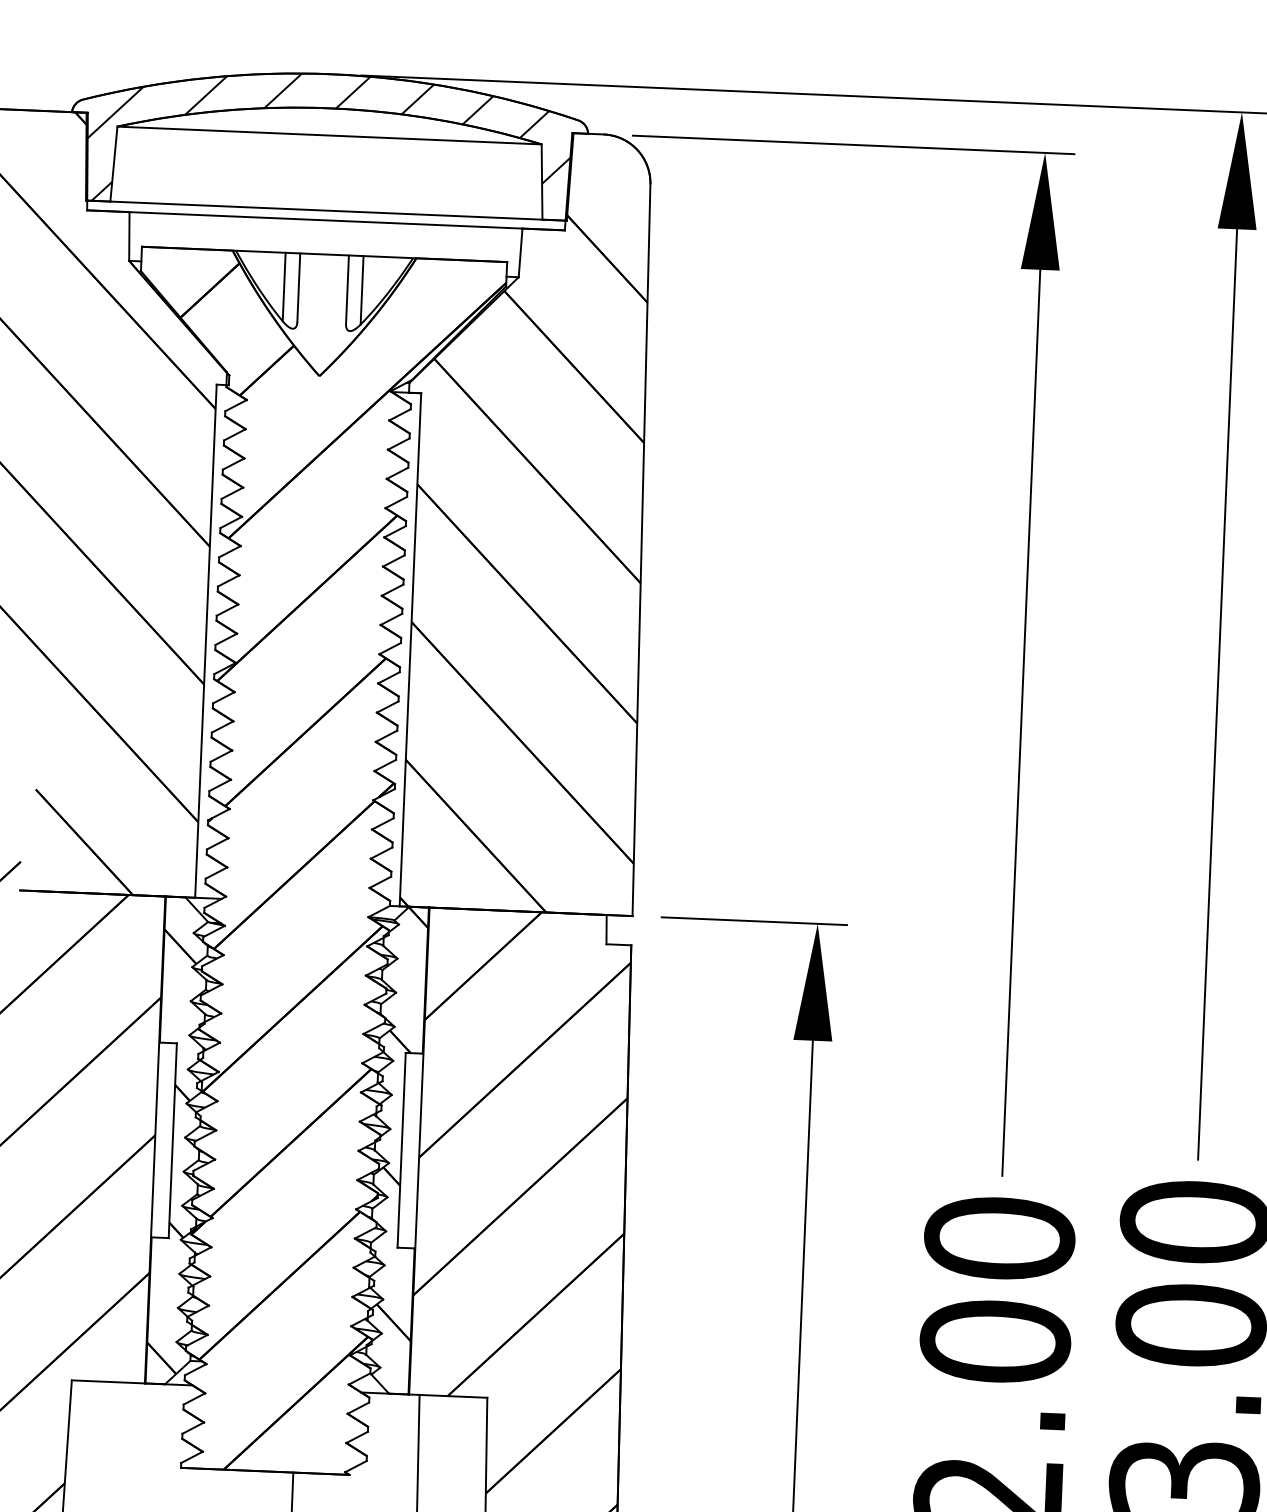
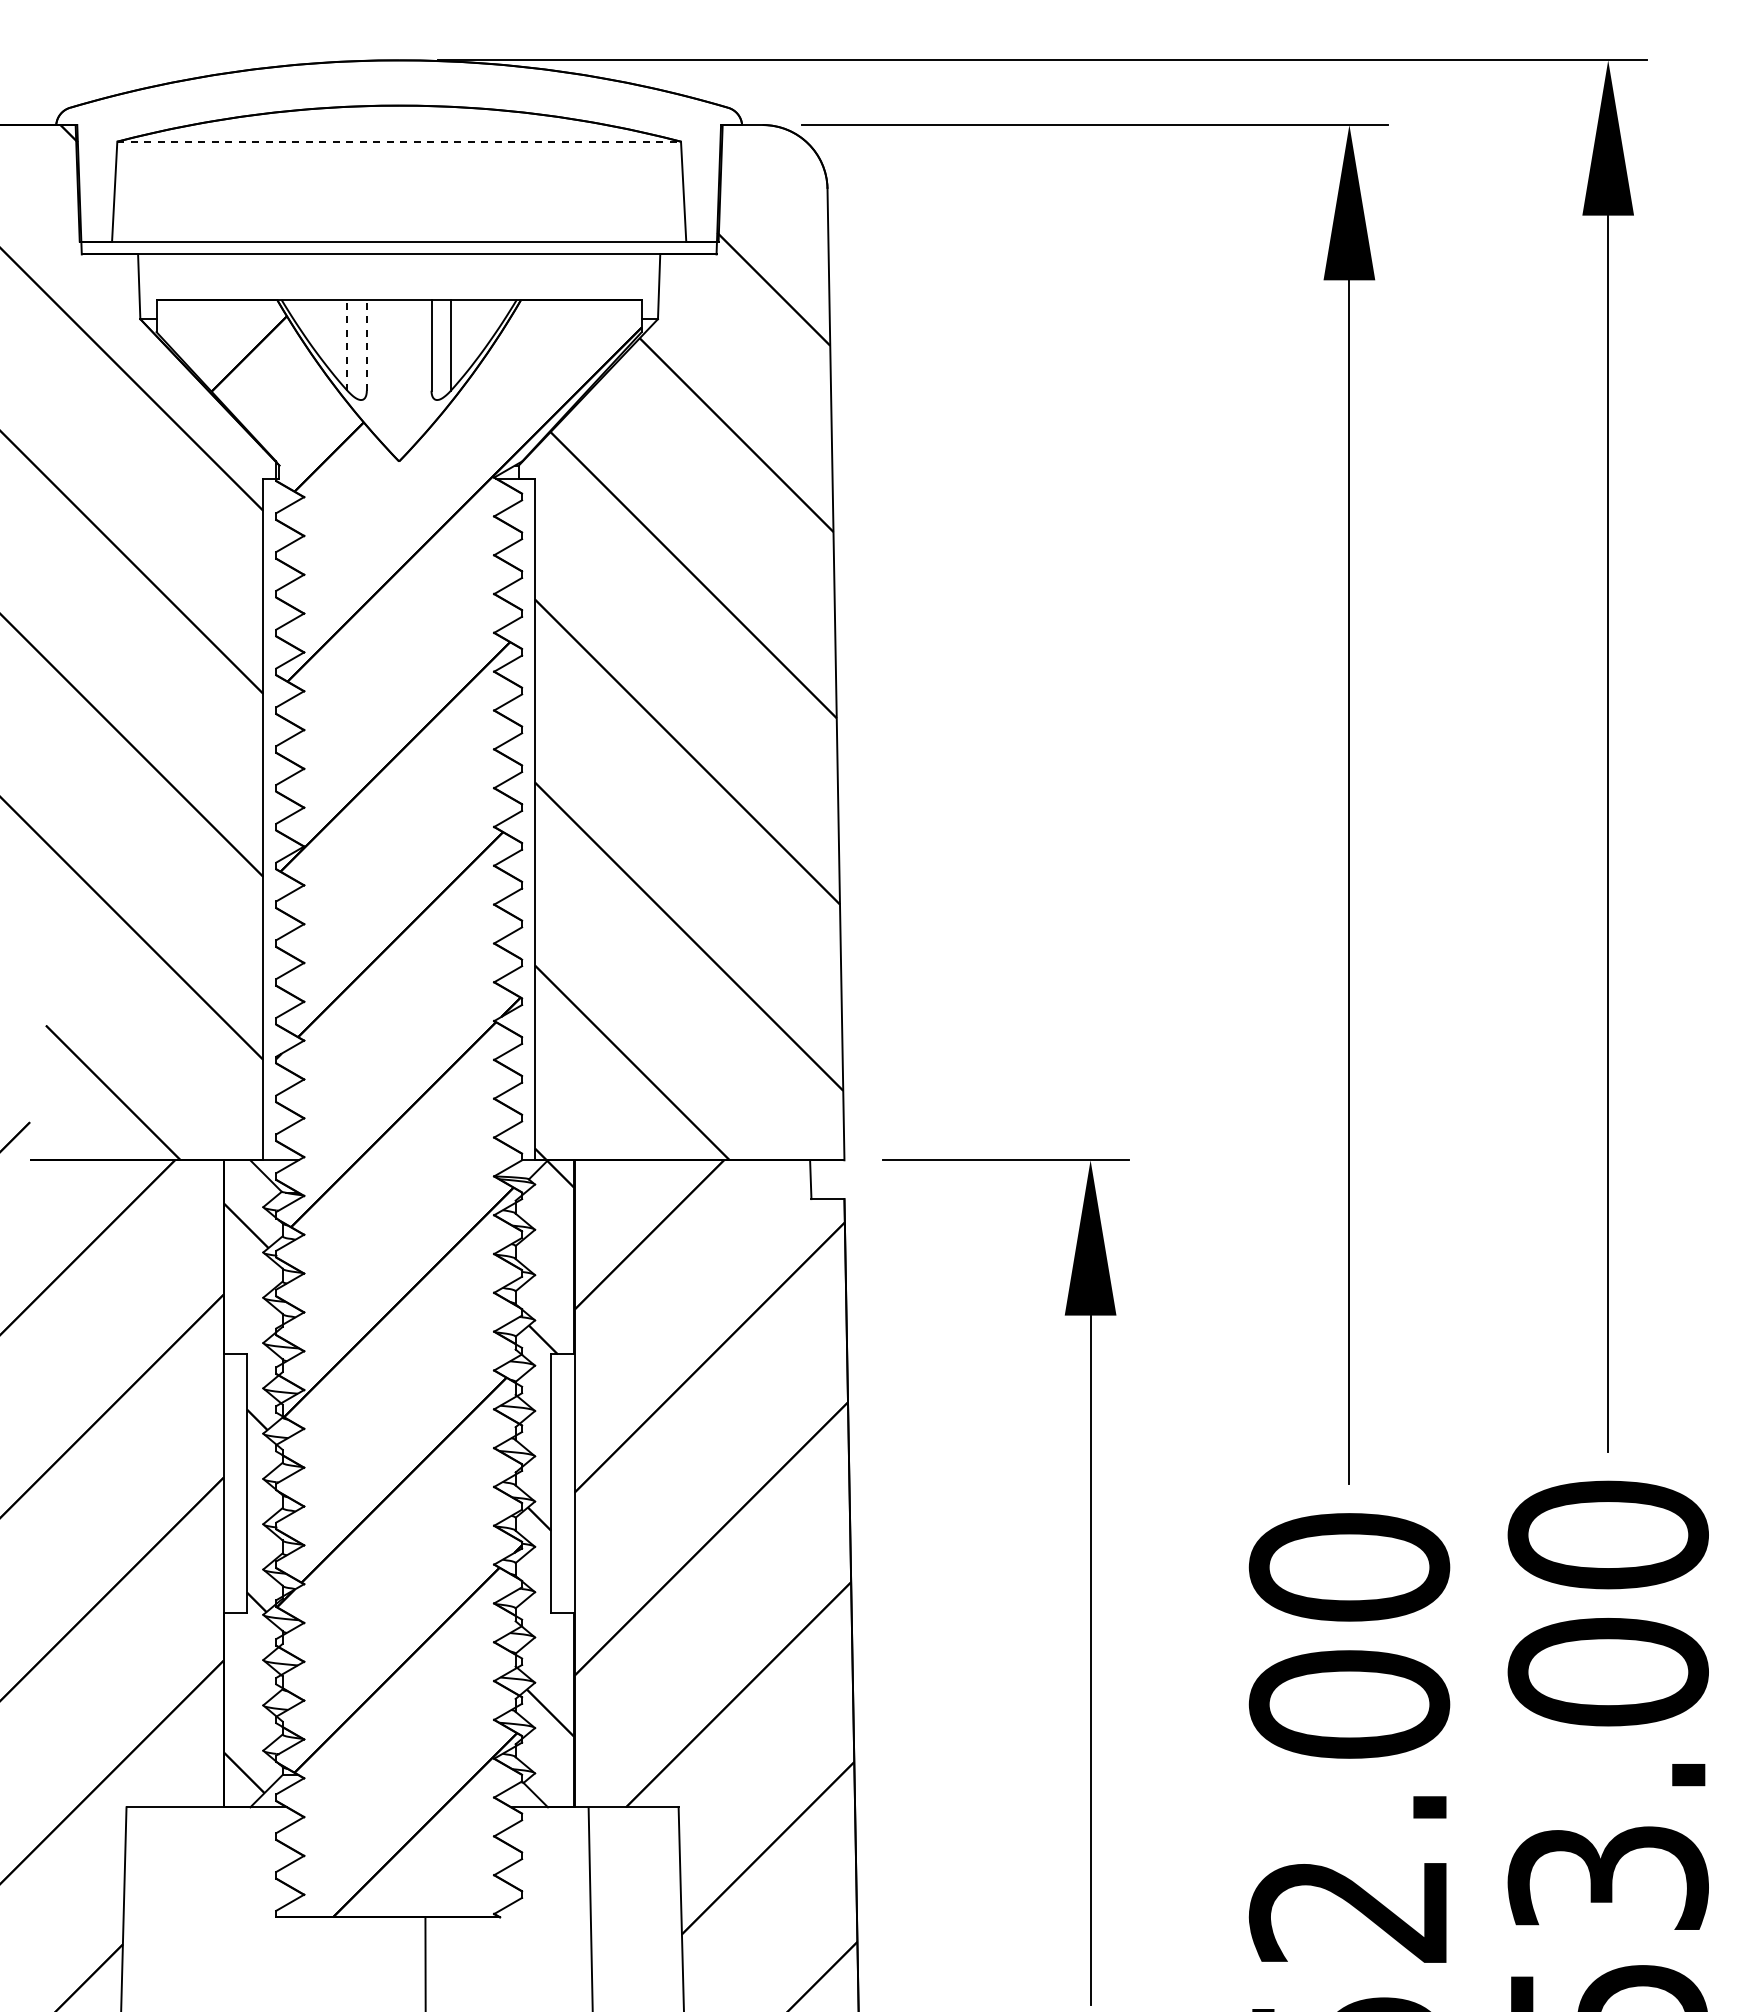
line: (329, 135) -> (399, 141), solid -> dashed
hatch: (328, 142) -> (398, 151), removed
line: (284, 286) -> (347, 344), solid -> dashed
line: (298, 287) -> (366, 344), solid -> dashed

